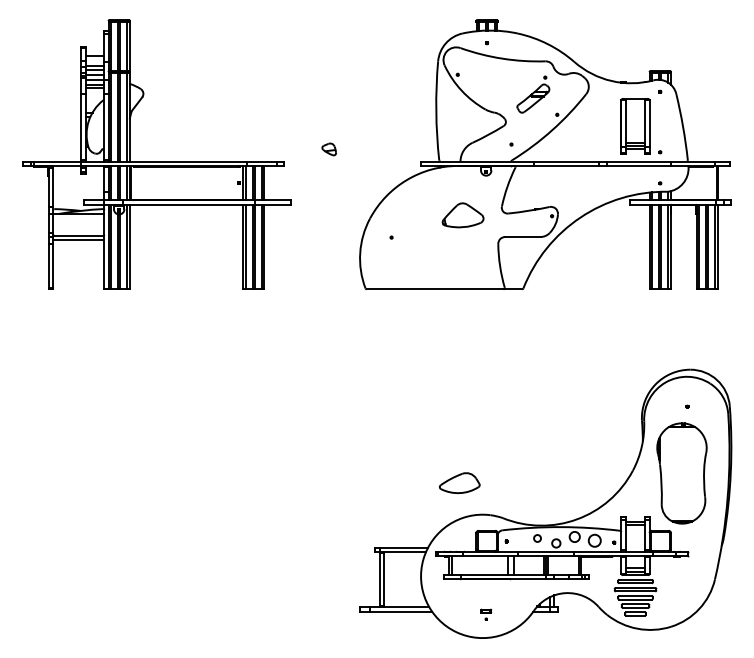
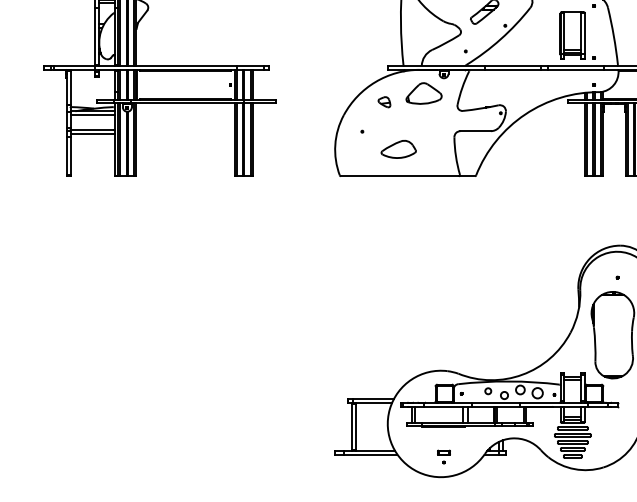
part: (328, 149) -> (383, 102), moved
part: (462, 215) -> (423, 93), moved
line: (78, 218) -> (92, 115), added
part: (459, 483) -> (398, 149), moved
part: (486, 614) -> (444, 456), size x1.43

